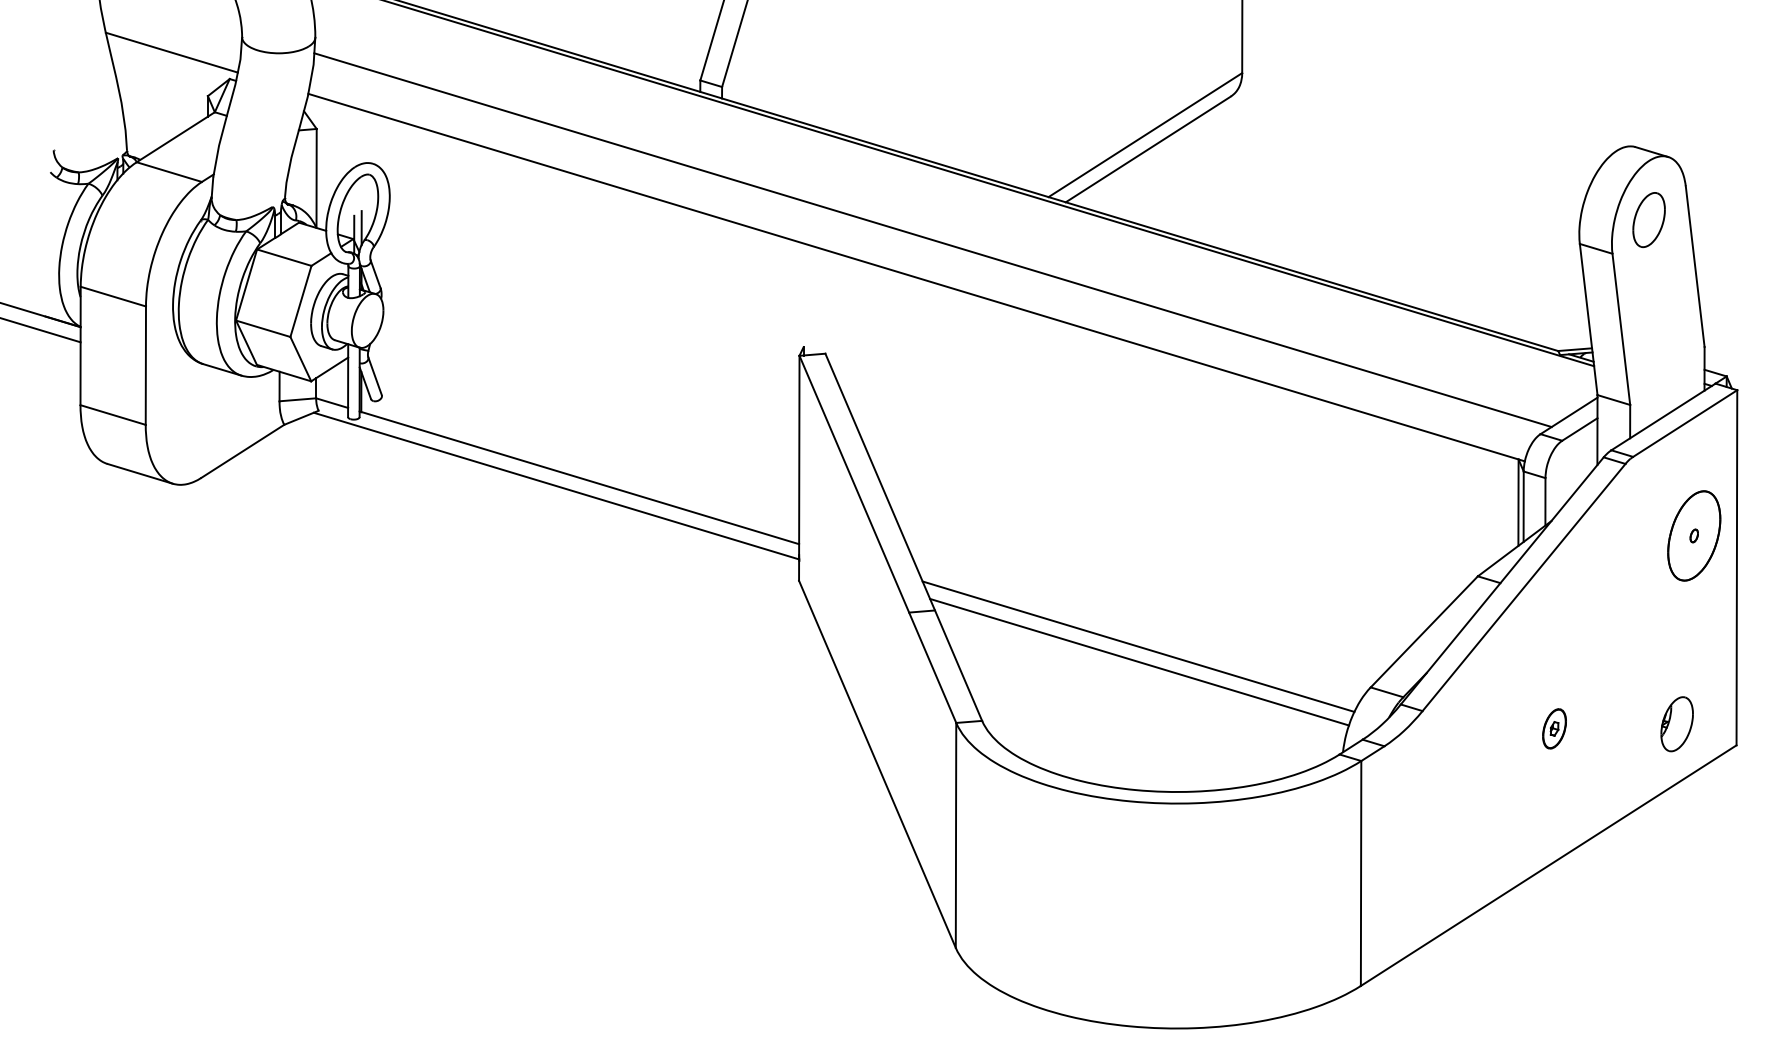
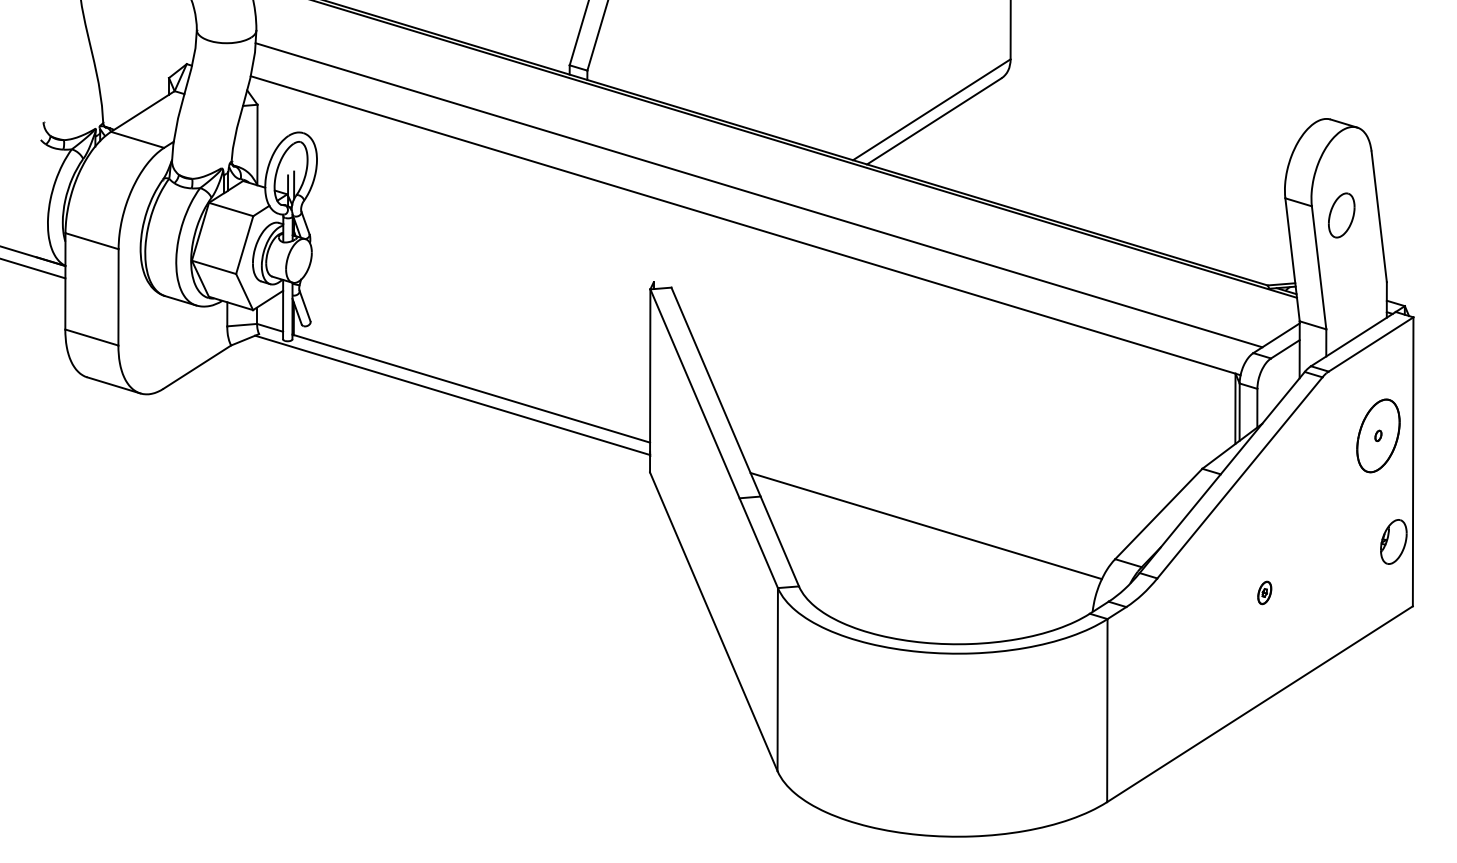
line: (171, 52) -> (139, 42), removed
part: (1648, 220) -> (1341, 215), moved
line: (1139, 661) -> (927, 538), removed
part: (1676, 724) -> (1393, 542), moved
part: (1554, 728) -> (1264, 592), size x0.7

